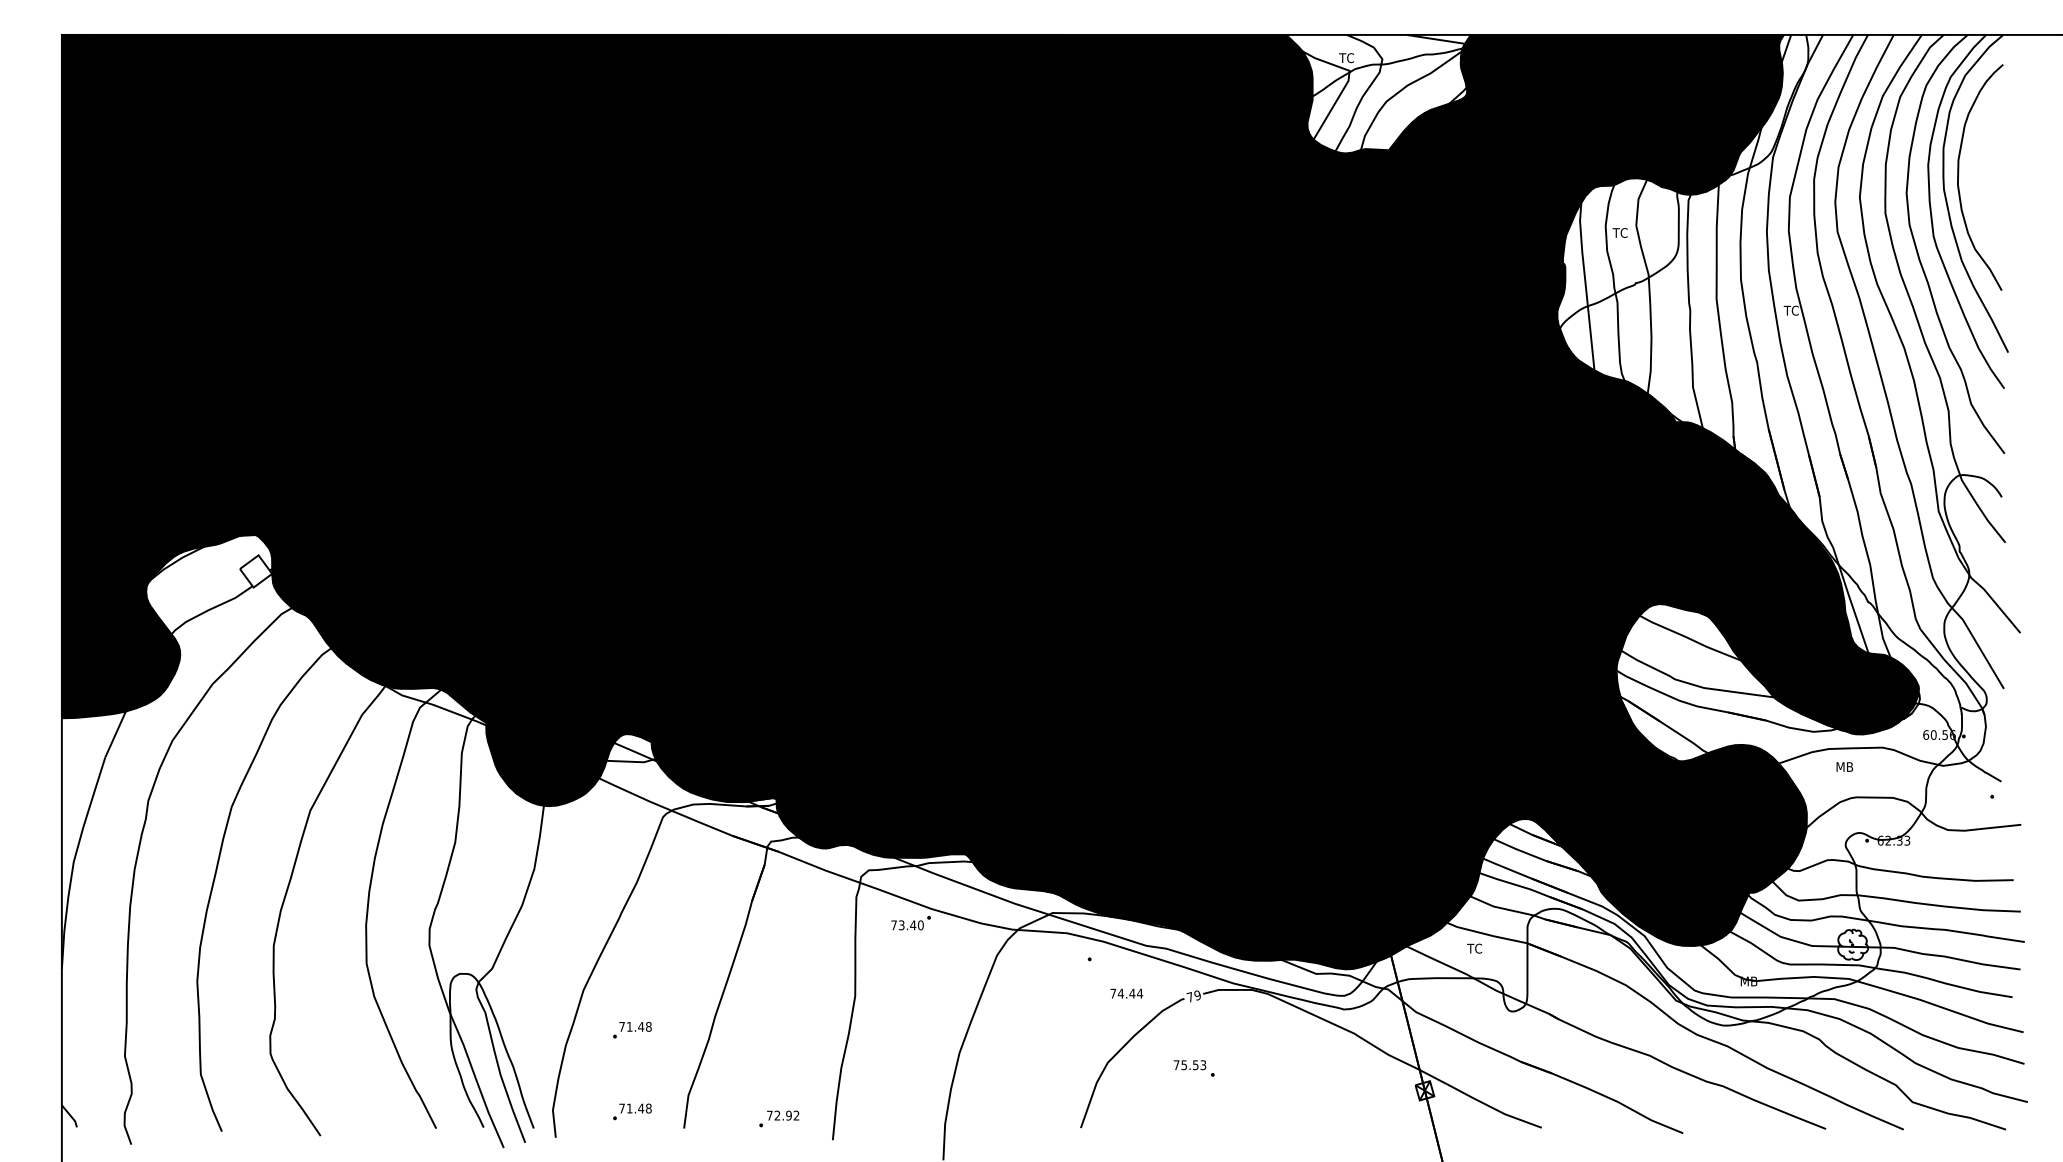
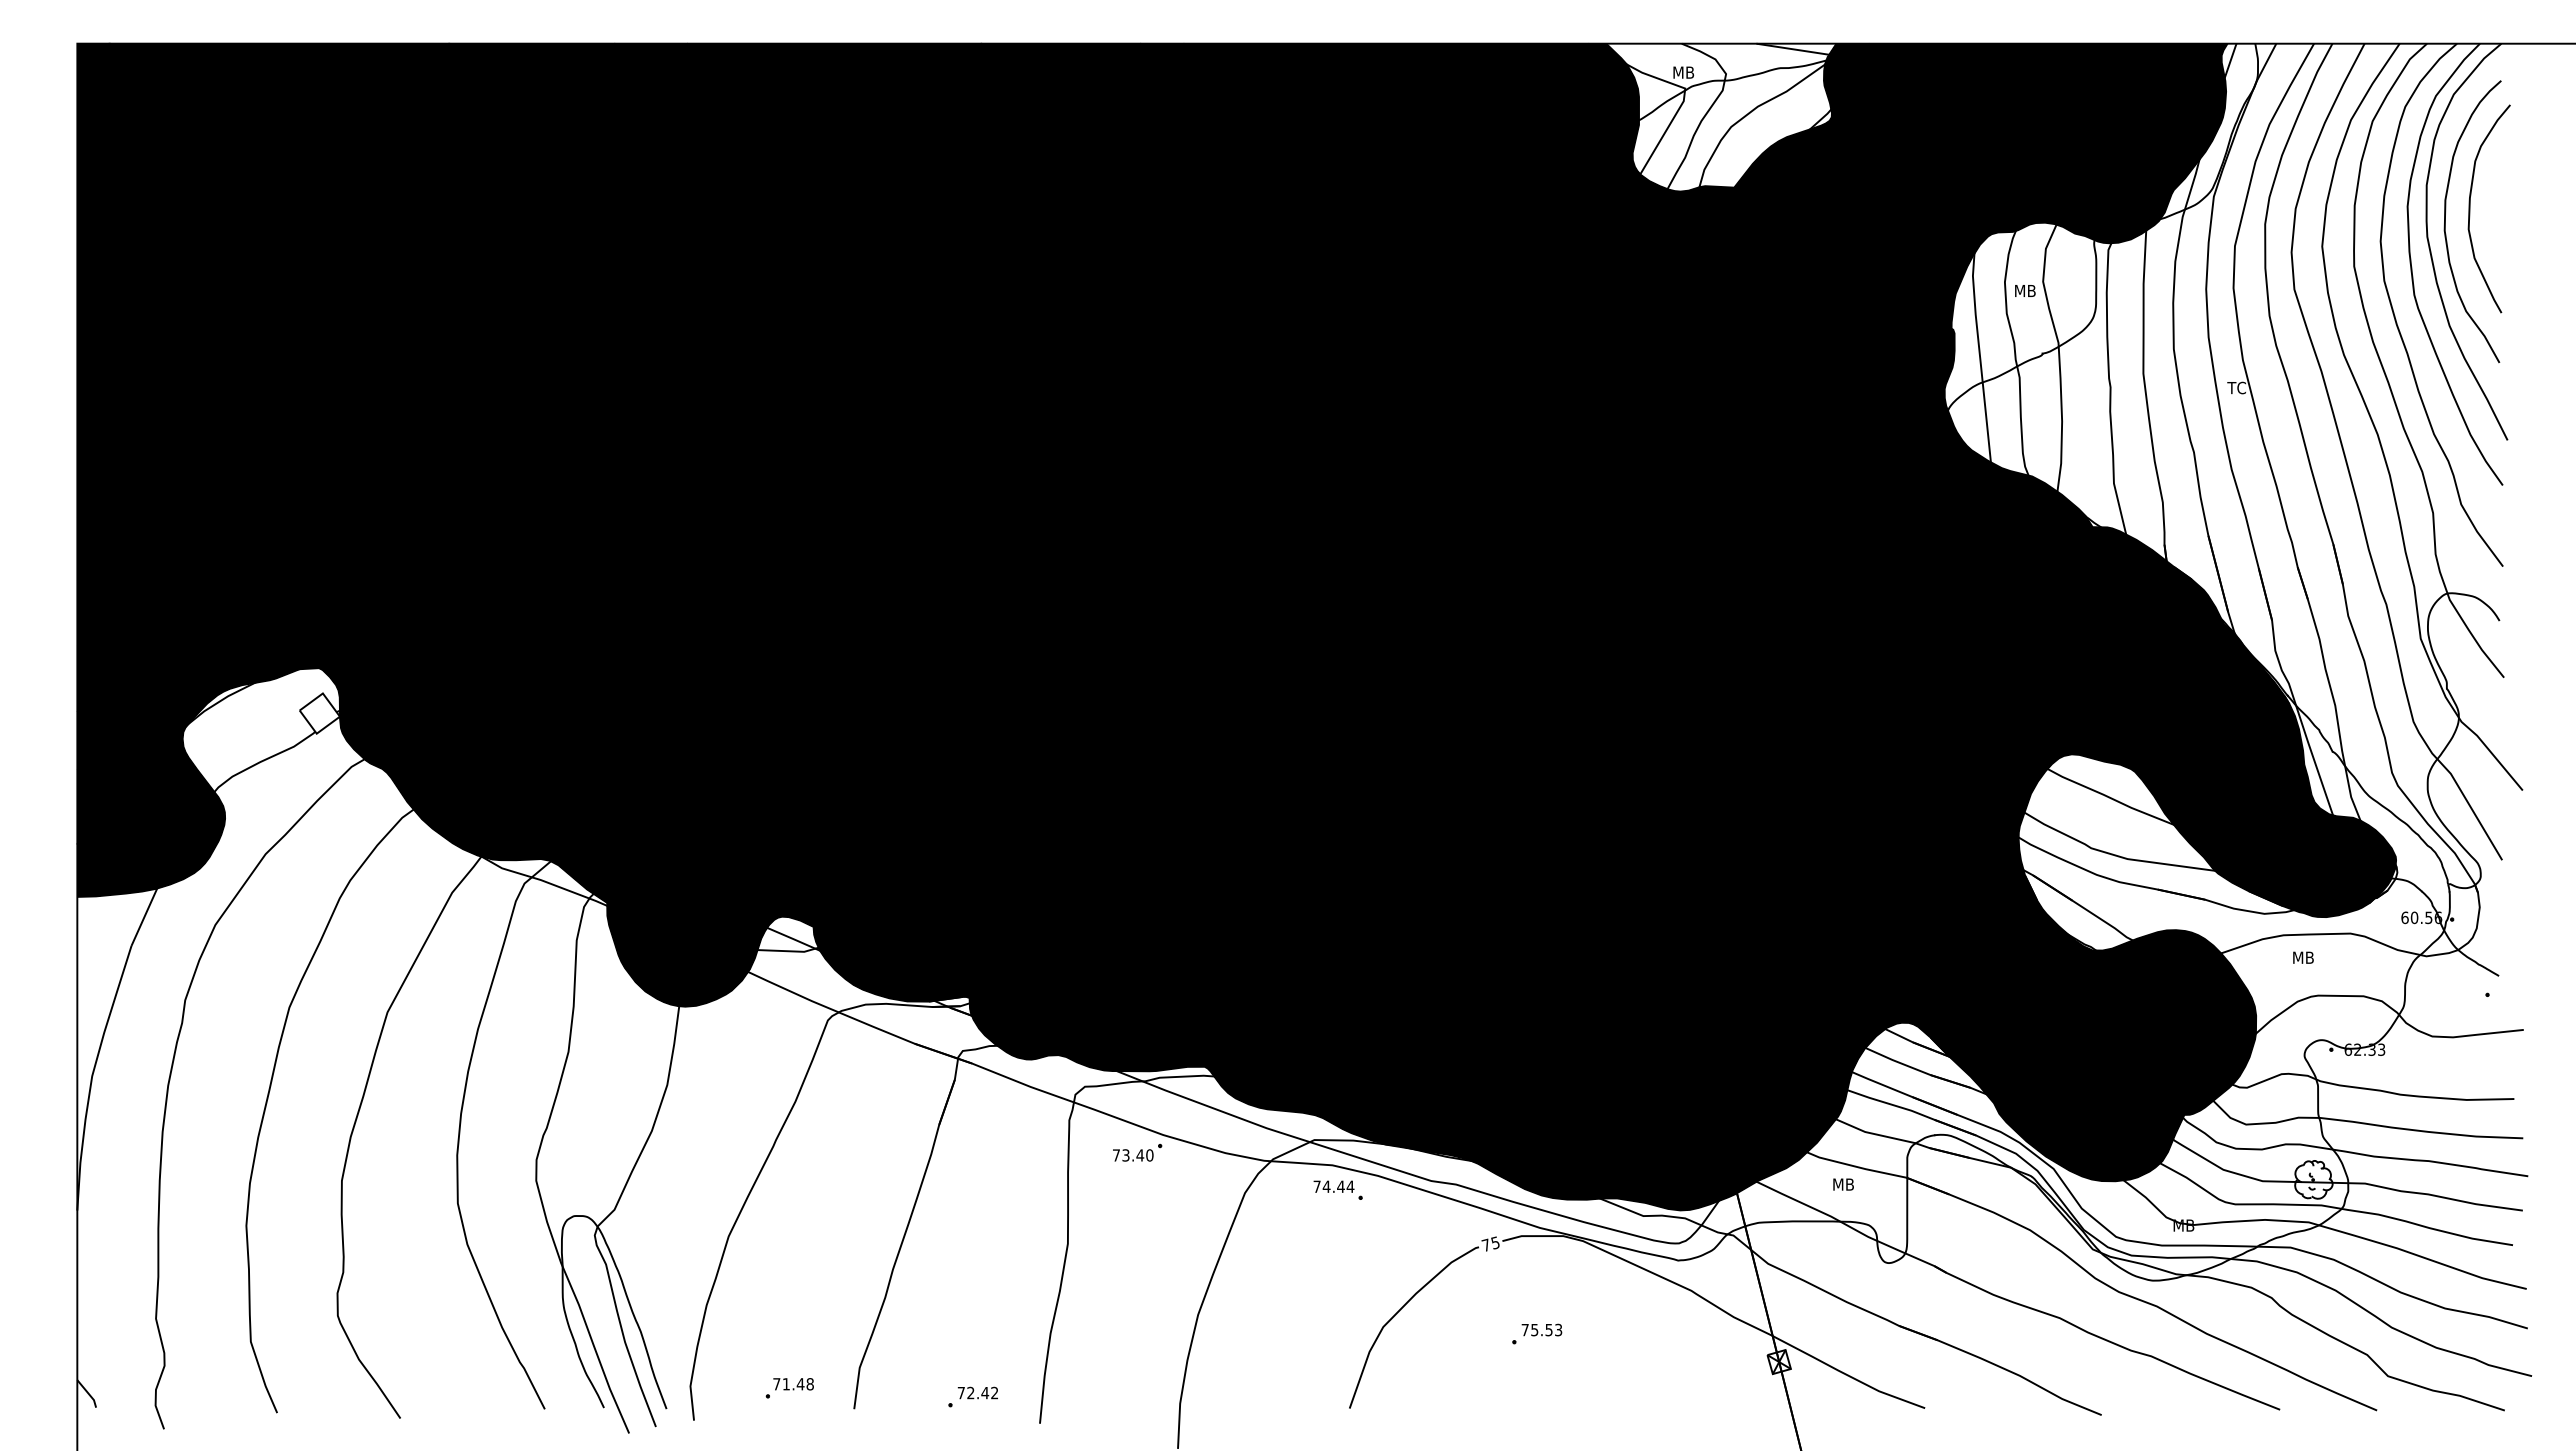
text: (1348, 58) -> (1683, 72), TC -> MB
curve: (1978, 166) -> (2470, 208), added
text: (1621, 232) -> (2024, 290), TC -> MB
text: (1475, 948) -> (1842, 1184), TC -> MB
text: (1126, 993) -> (1333, 1186), moved
text: (1197, 995) -> (1495, 1242), 79 -> 75
part: (632, 1030) -> (789, 1286), removed
text: (1189, 1064) -> (1541, 1329), moved
text: (789, 1115) -> (985, 1392), 72.92 -> 72.42

